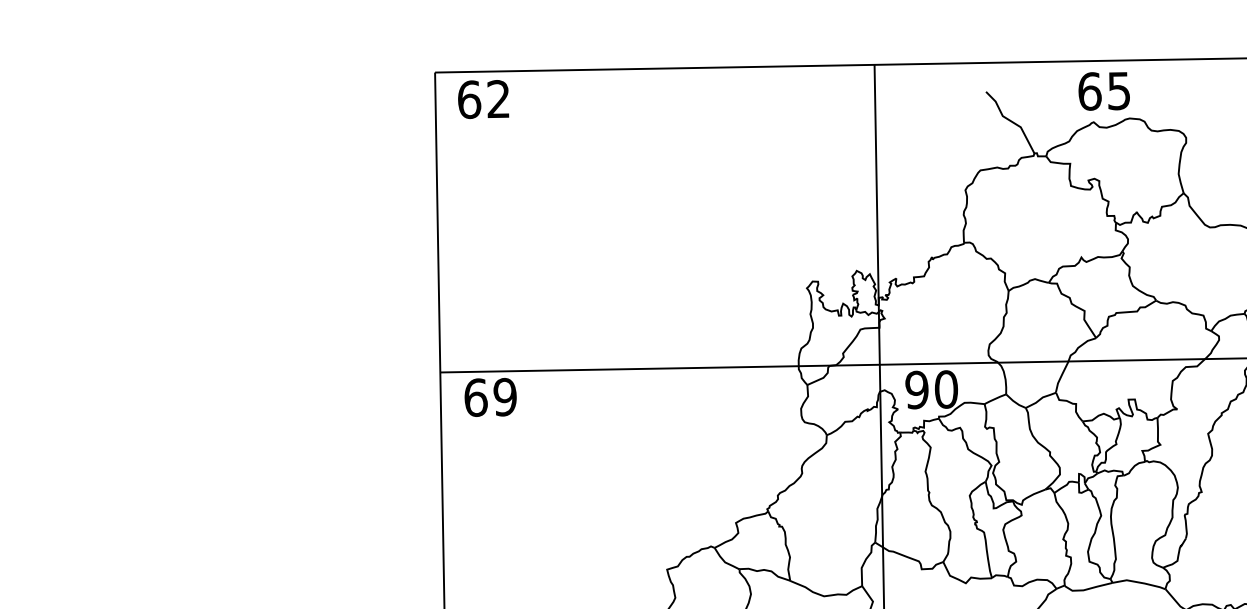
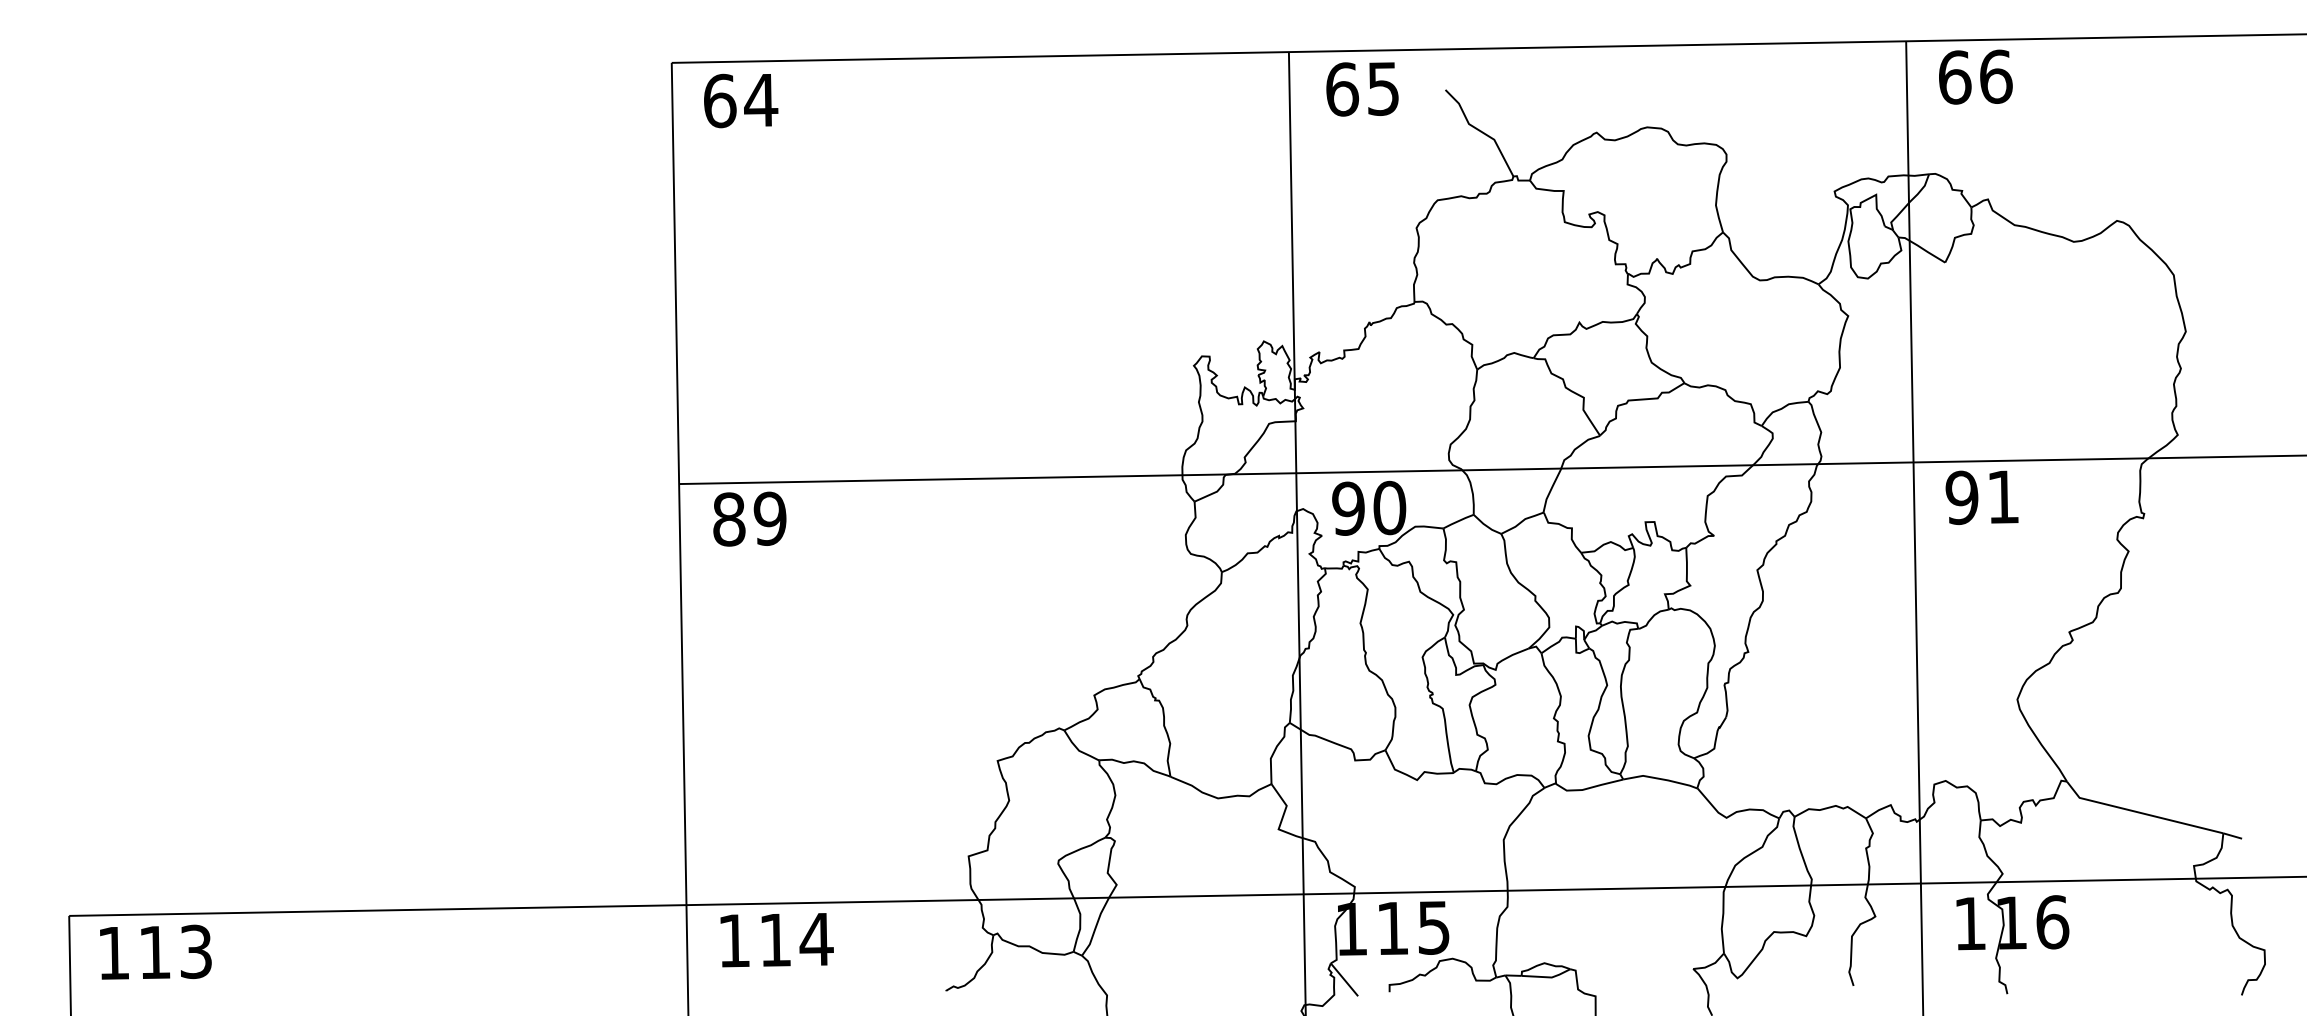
text: (1104, 91) -> (1362, 89), moved
text: (498, 98) -> (761, 99), 62 -> 64
text: (476, 397) -> (729, 519), 69 -> 89

